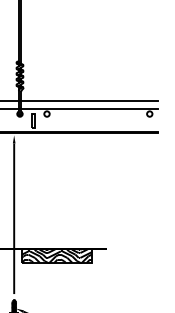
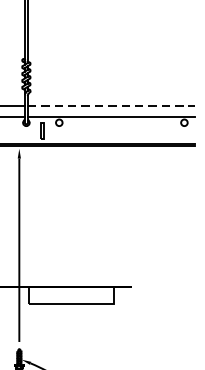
line: (89, 100) -> (111, 106), solid -> dashed
hatch: (56, 255) -> (70, 295), removed

